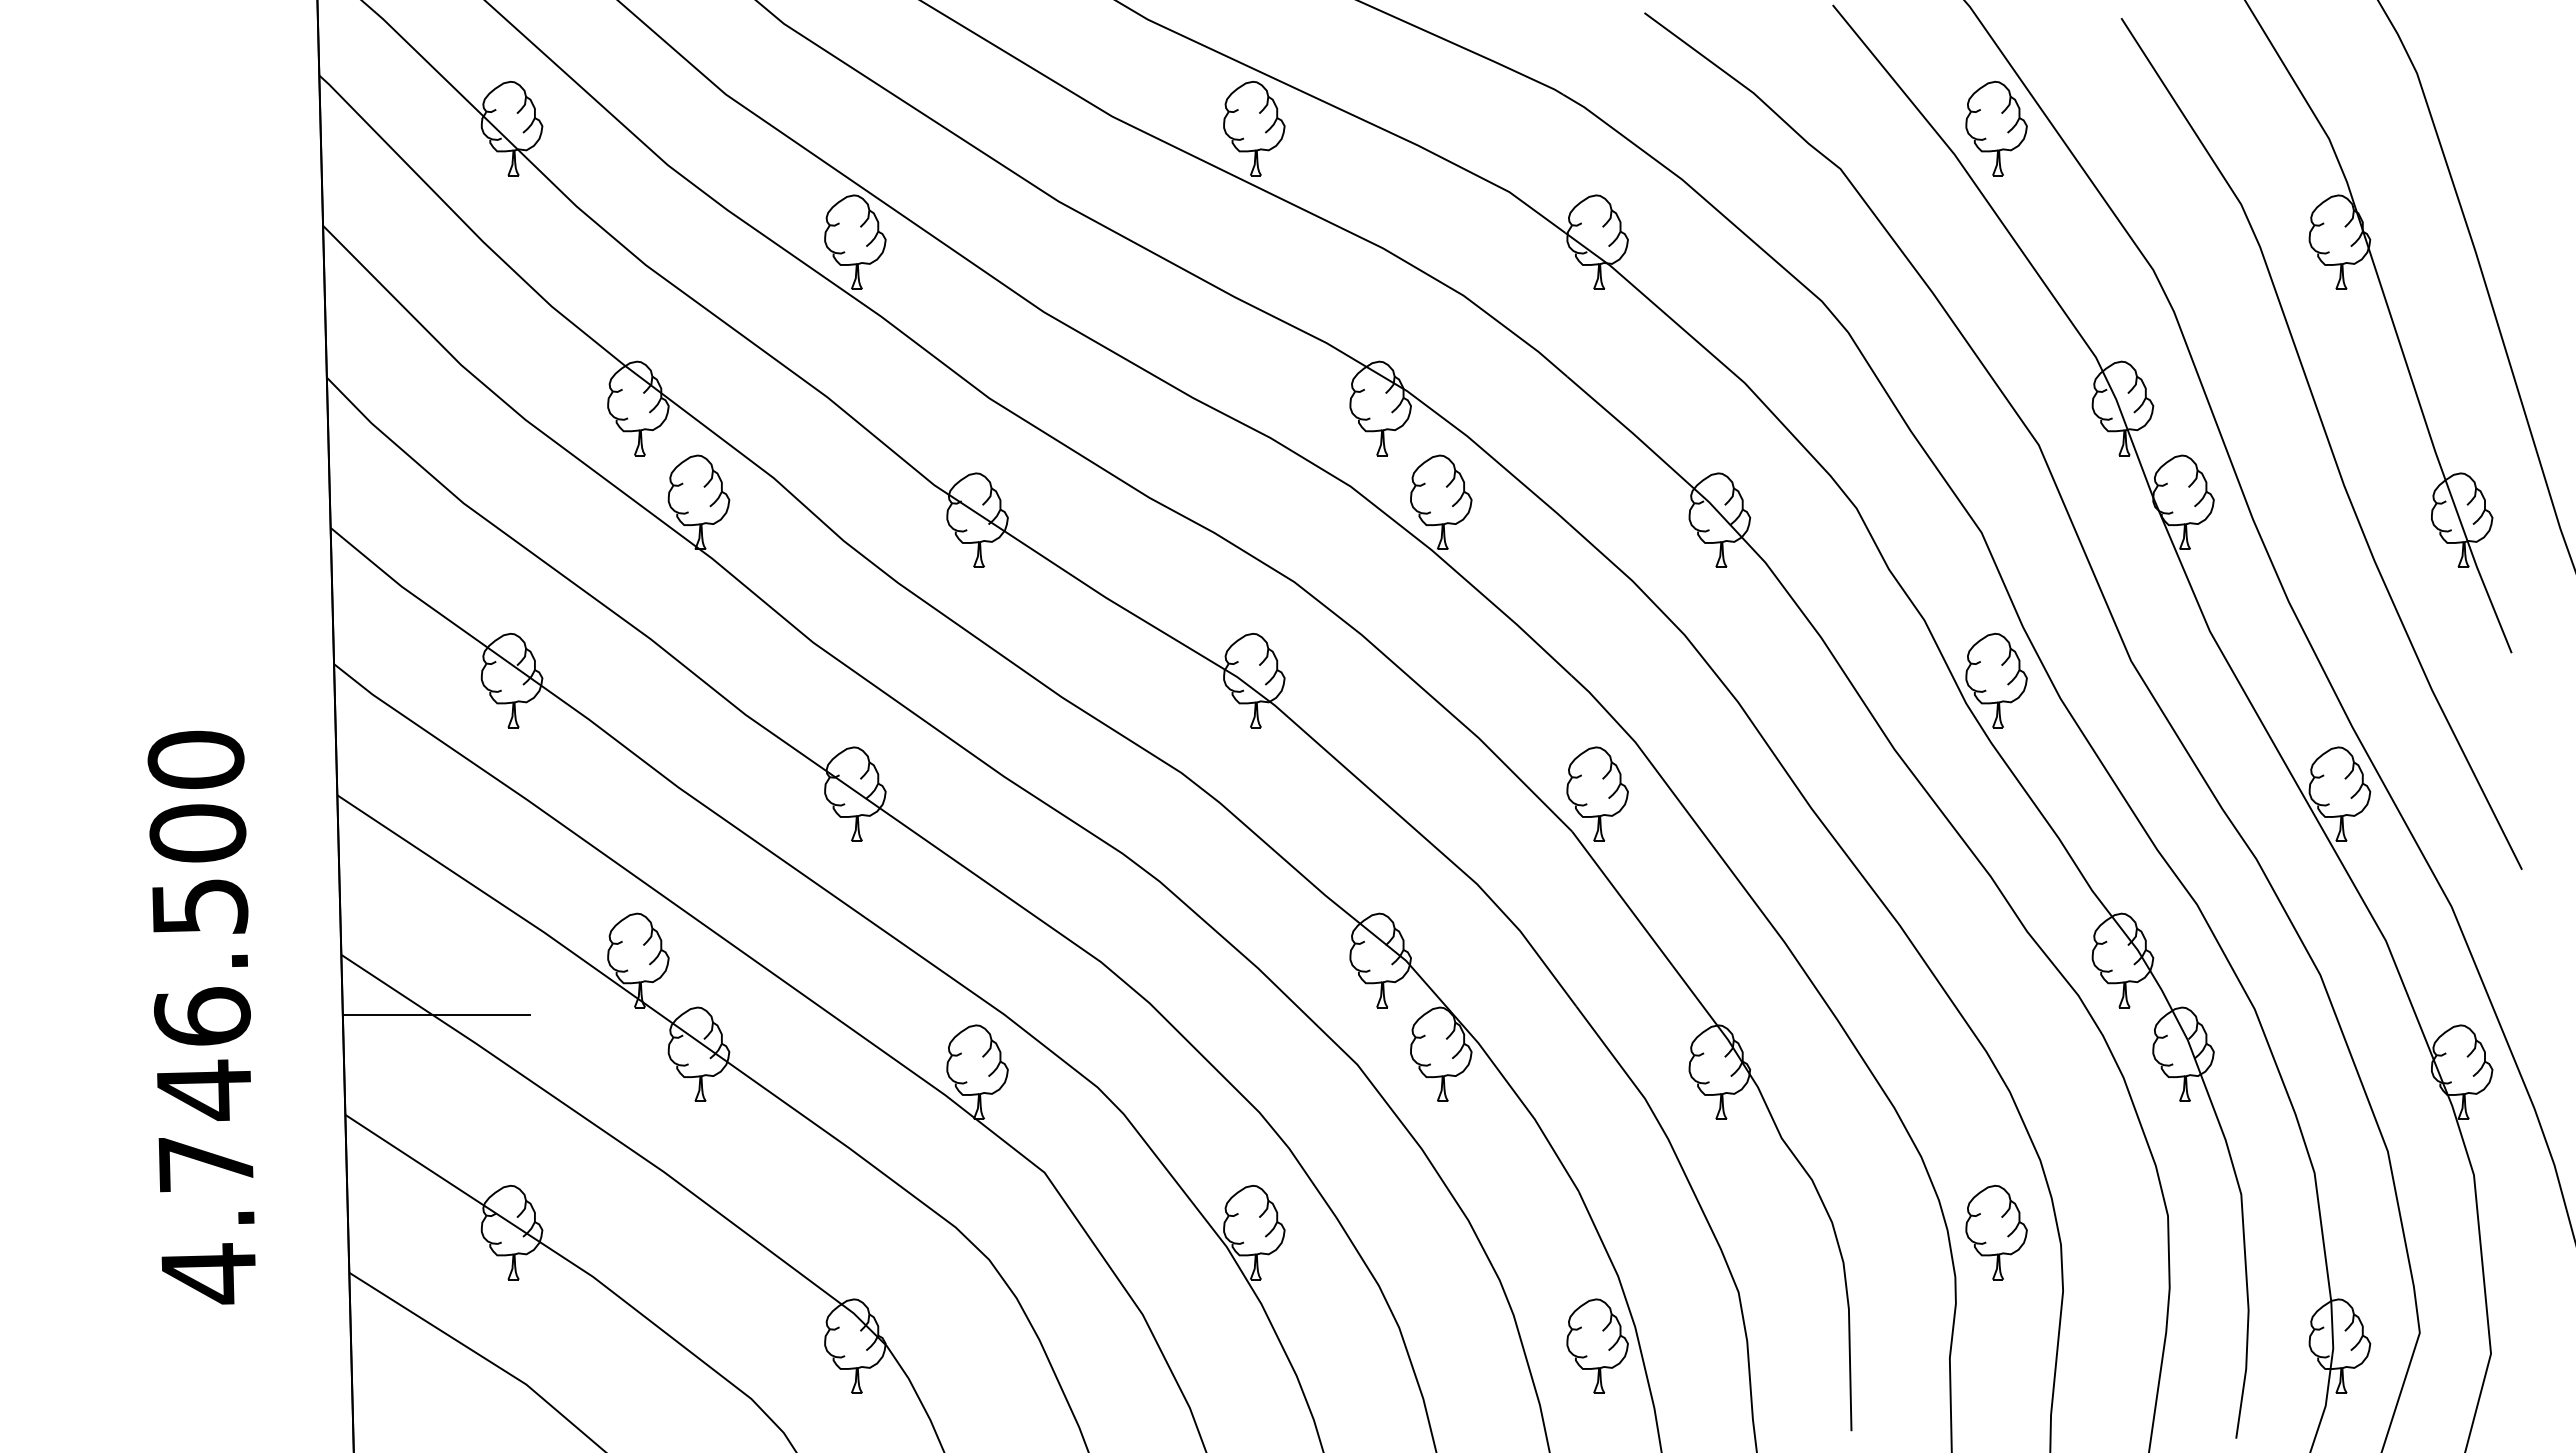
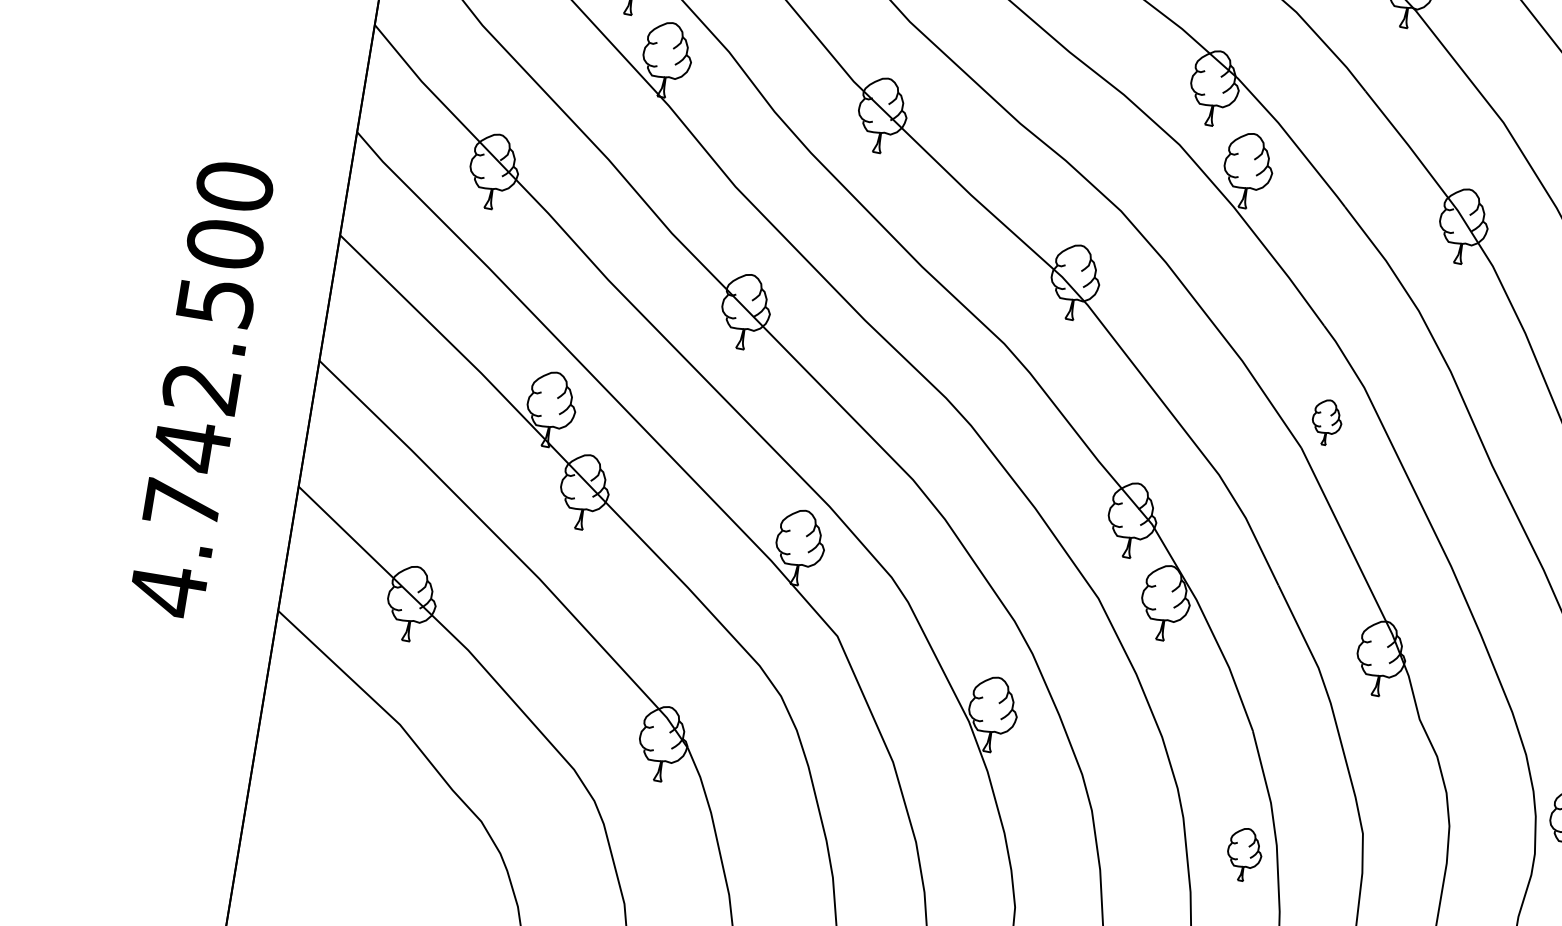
part: (1597, 793) -> (1326, 422), size x0.6
line: (435, 1015) -> (384, 422), removed
text: (202, 1016) -> (201, 388), 4.746.500 -> 4.742.500
part: (1597, 1345) -> (1244, 854), size x0.7

